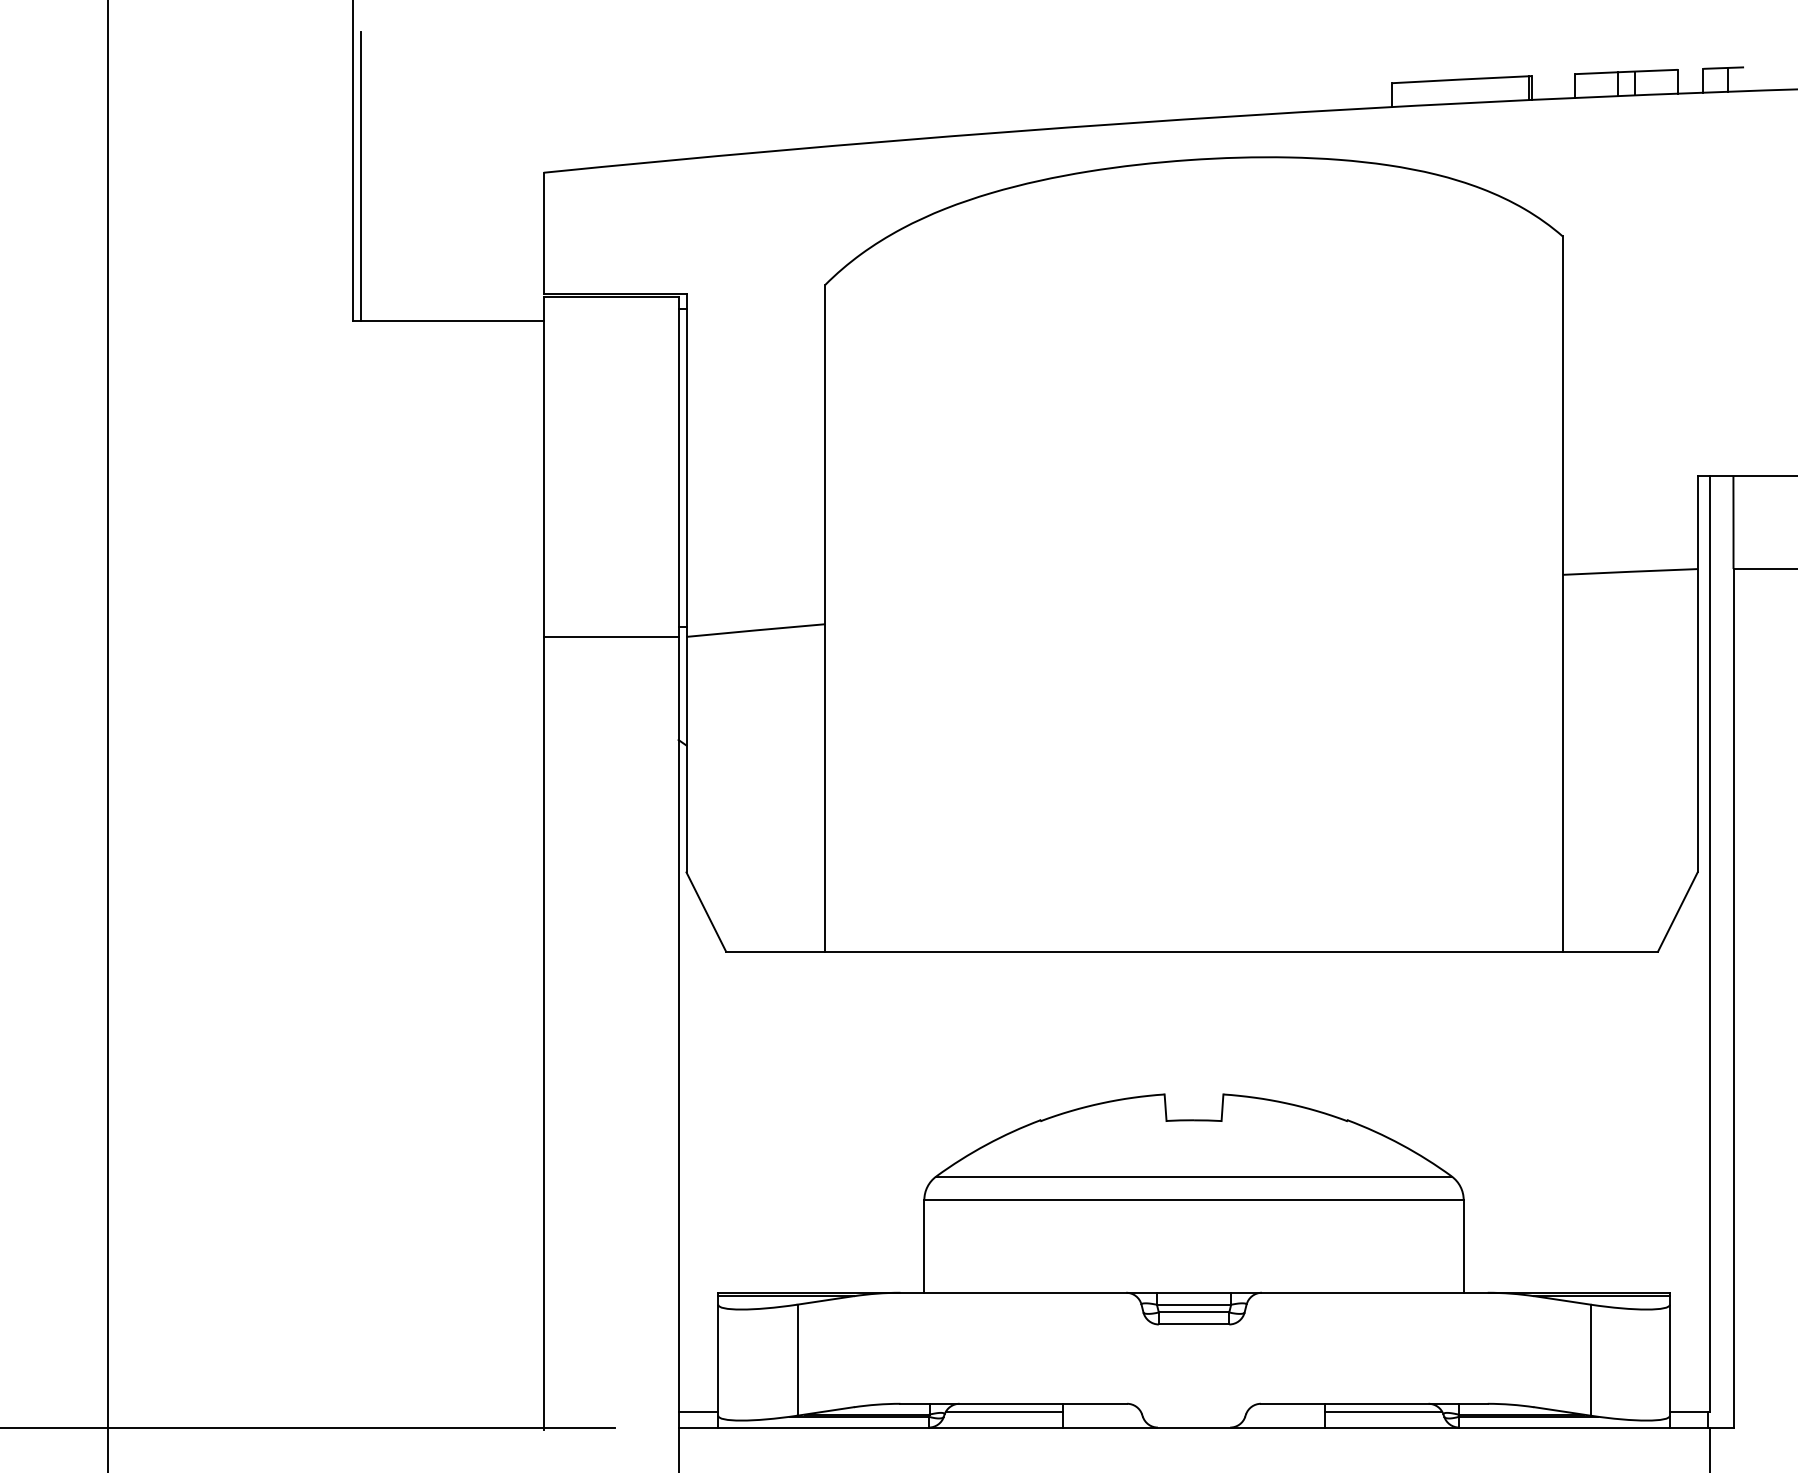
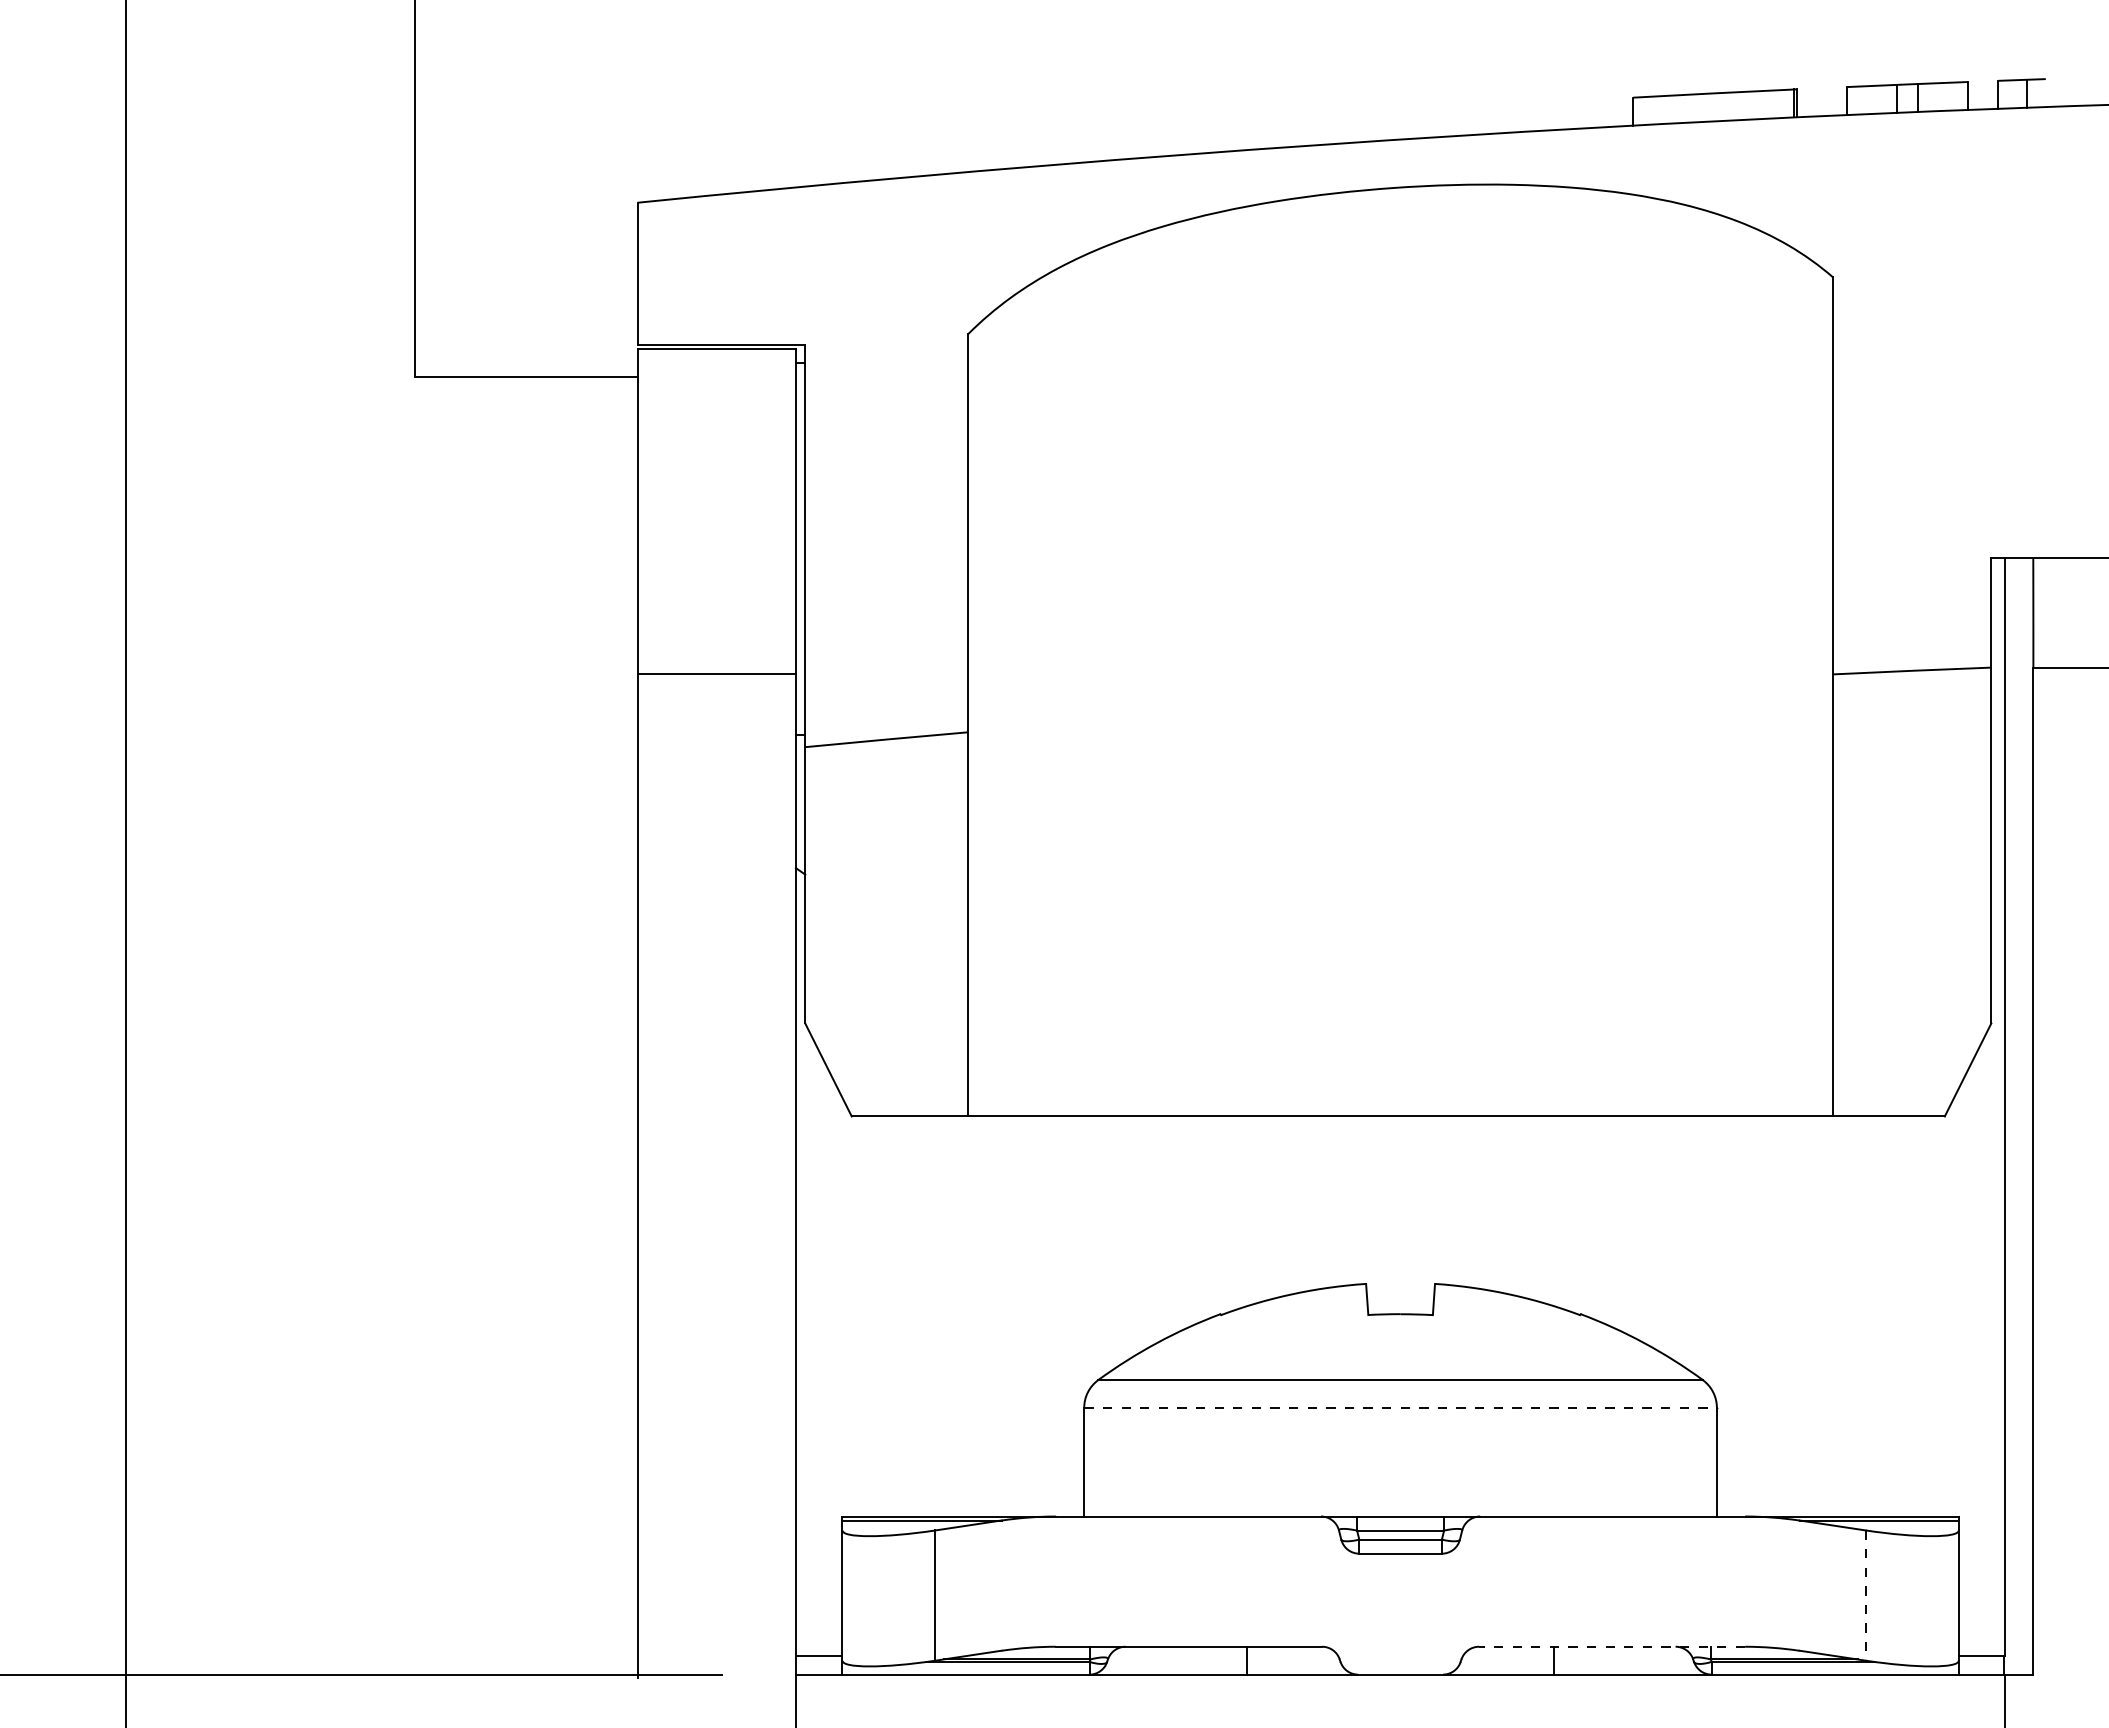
line: (361, 176) -> (424, 207), removed
line: (610, 636) -> (716, 673), moved
line: (1194, 1200) -> (1401, 1408), solid -> dashed
line: (1590, 1360) -> (1865, 1595), solid -> dashed
line: (1373, 1403) -> (1611, 1646), solid -> dashed
line: (1004, 1411) -> (1178, 1655), removed
line: (1382, 1411) -> (1621, 1655), removed

